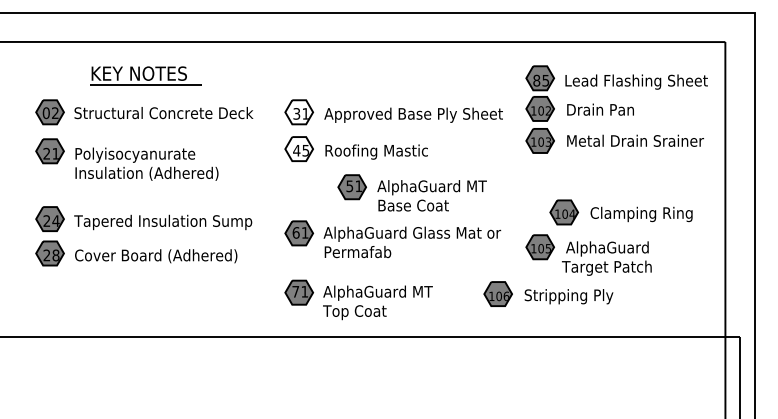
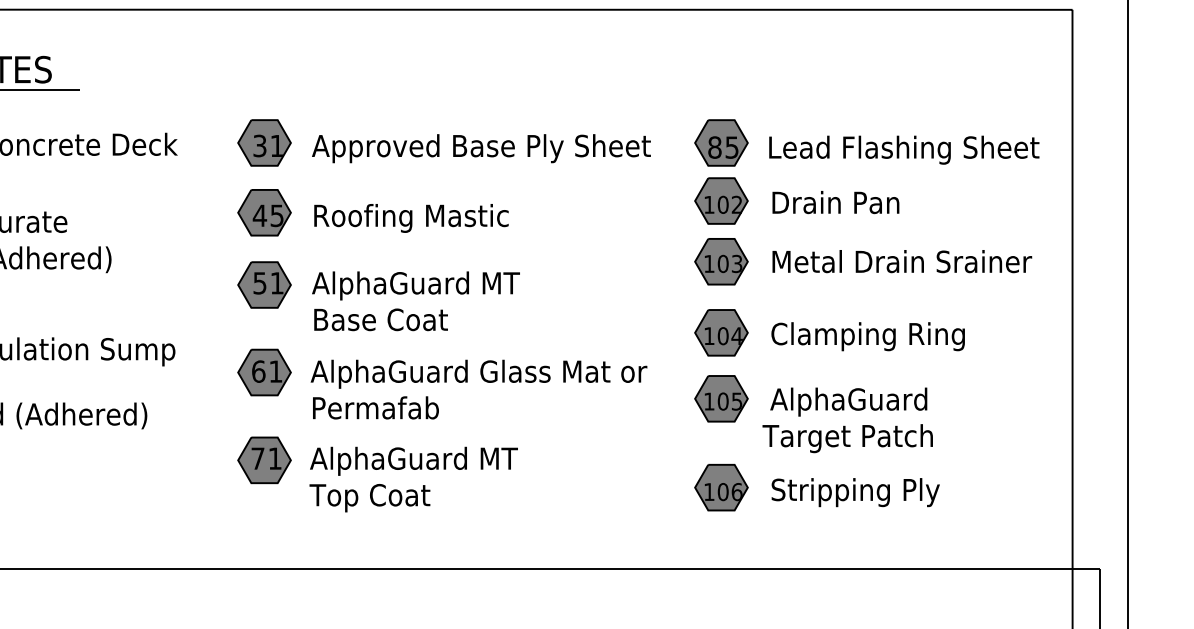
part: (616, 109) -> (866, 202), moved
fill: (299, 112) -> (265, 143), added
fill: (299, 149) -> (265, 213), added
part: (411, 192) -> (376, 295), moved
part: (620, 212) -> (828, 332), moved
part: (548, 293) -> (816, 486), moved
part: (358, 299) -> (376, 473), moved

